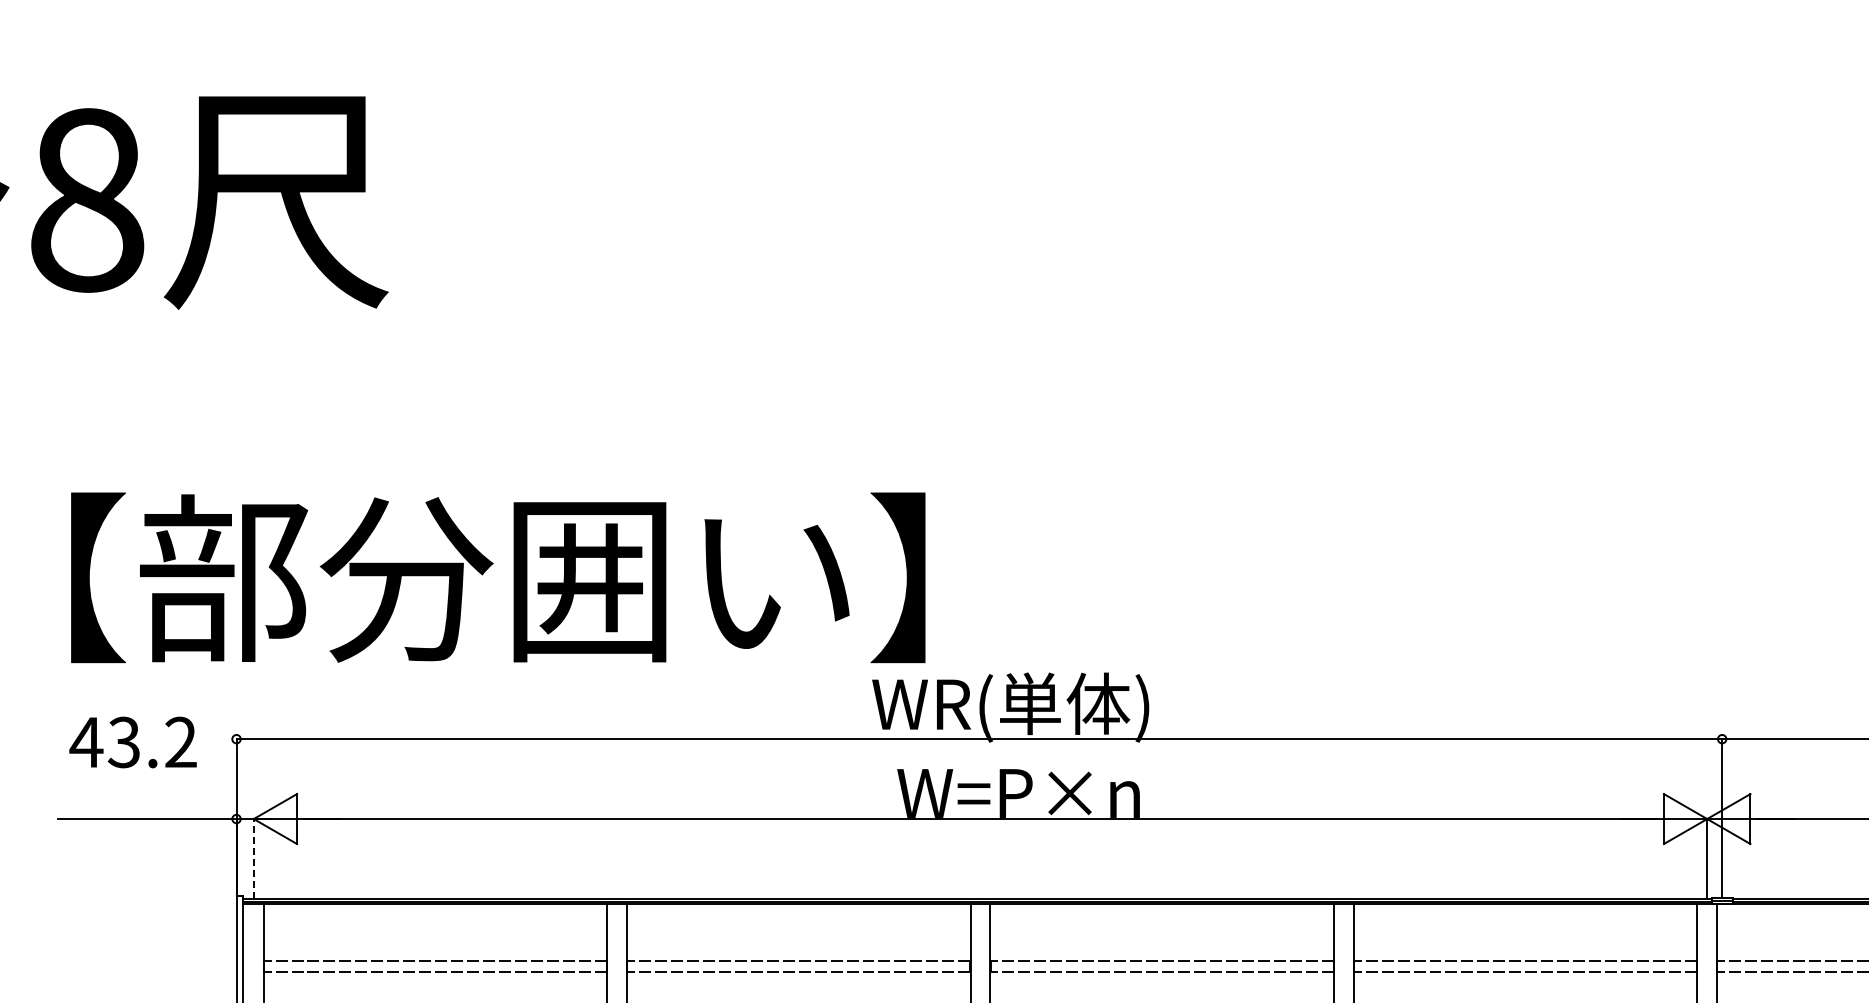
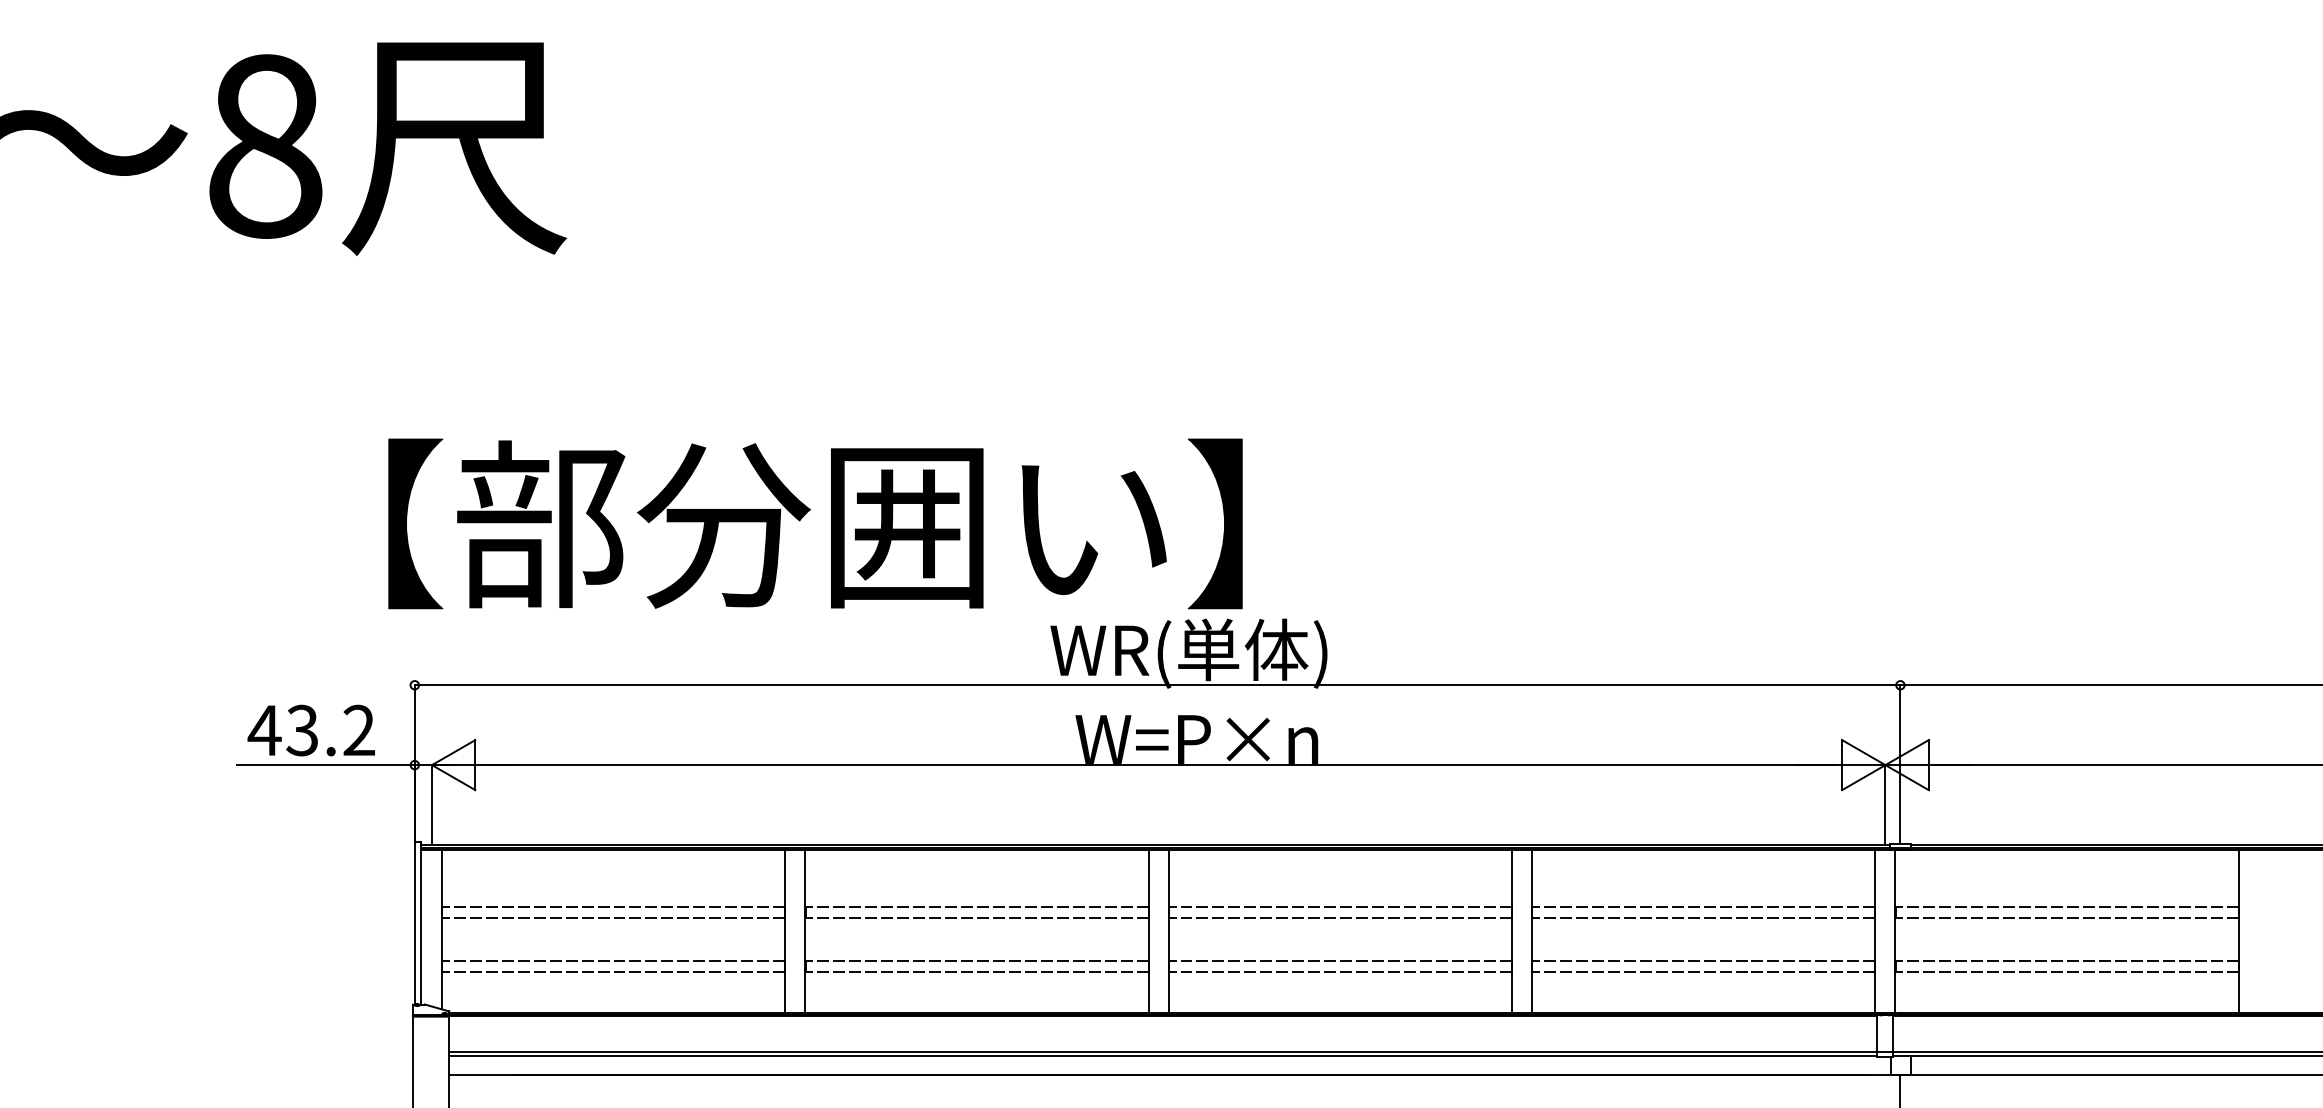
text: (498, 577) -> (815, 523), moved
text: (132, 742) -> (310, 730), moved
line: (254, 858) -> (432, 804), dashed -> solid

